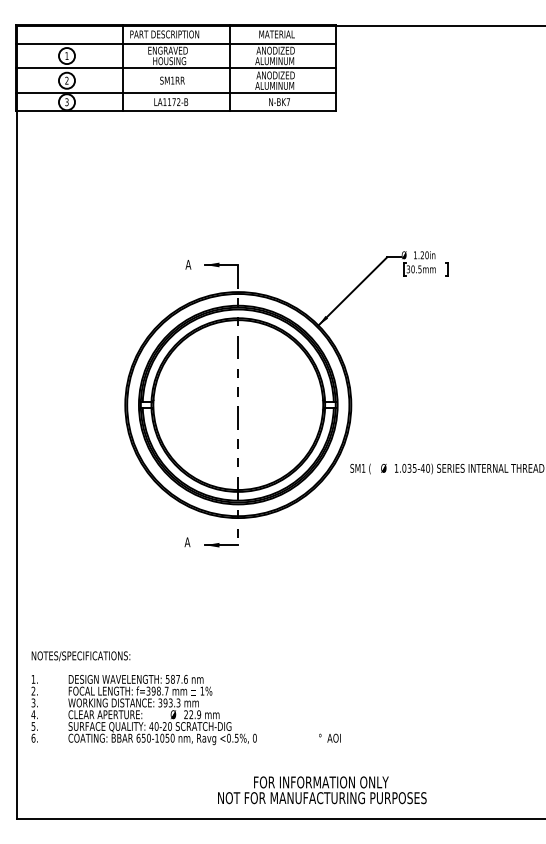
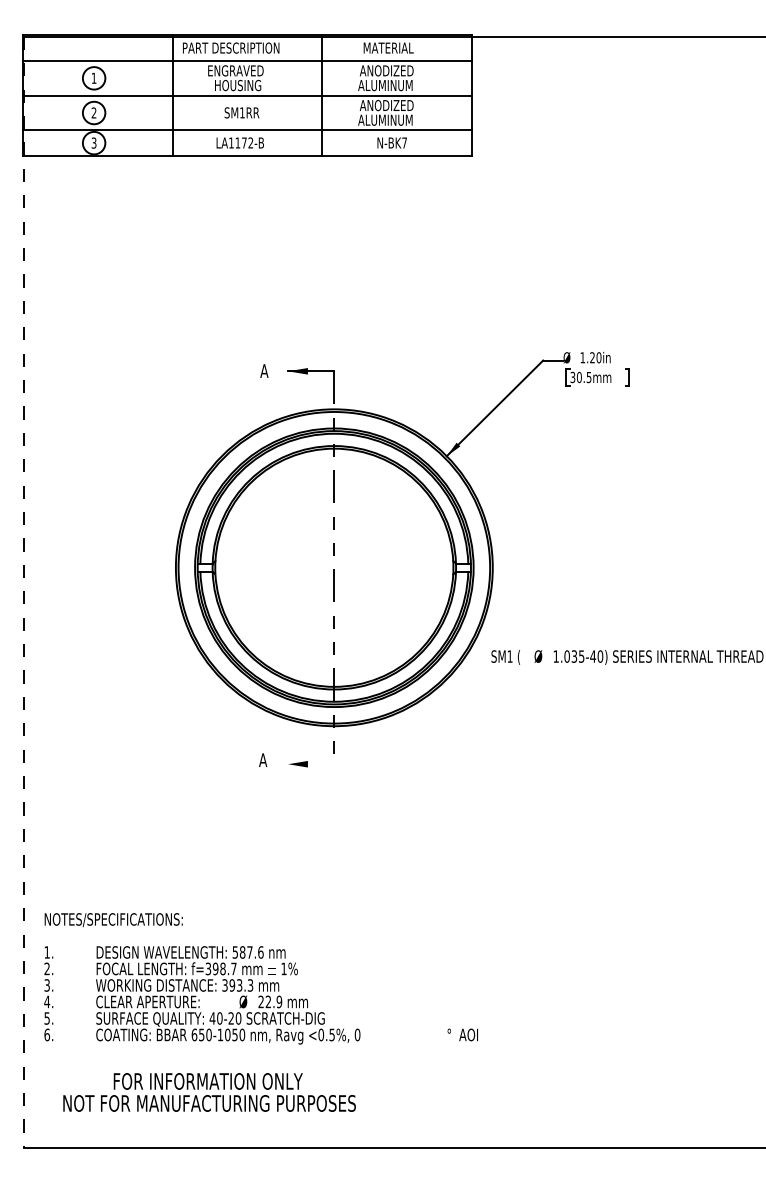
line: (16, 423) -> (23, 593), solid -> dashed
line: (221, 545) -> (310, 764), removed
text: (322, 790) -> (209, 1092), moved

